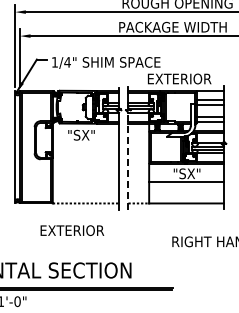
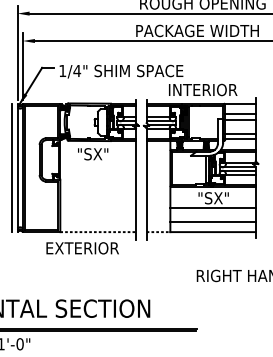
text: (180, 78) -> (206, 89), EXTERIOR -> INTERIOR
line: (10, 147) -> (12, 168), added
line: (128, 161) -> (146, 184), dashed -> solid
line: (186, 194) -> (213, 221), added
text: (72, 230) -> (82, 248), moved

